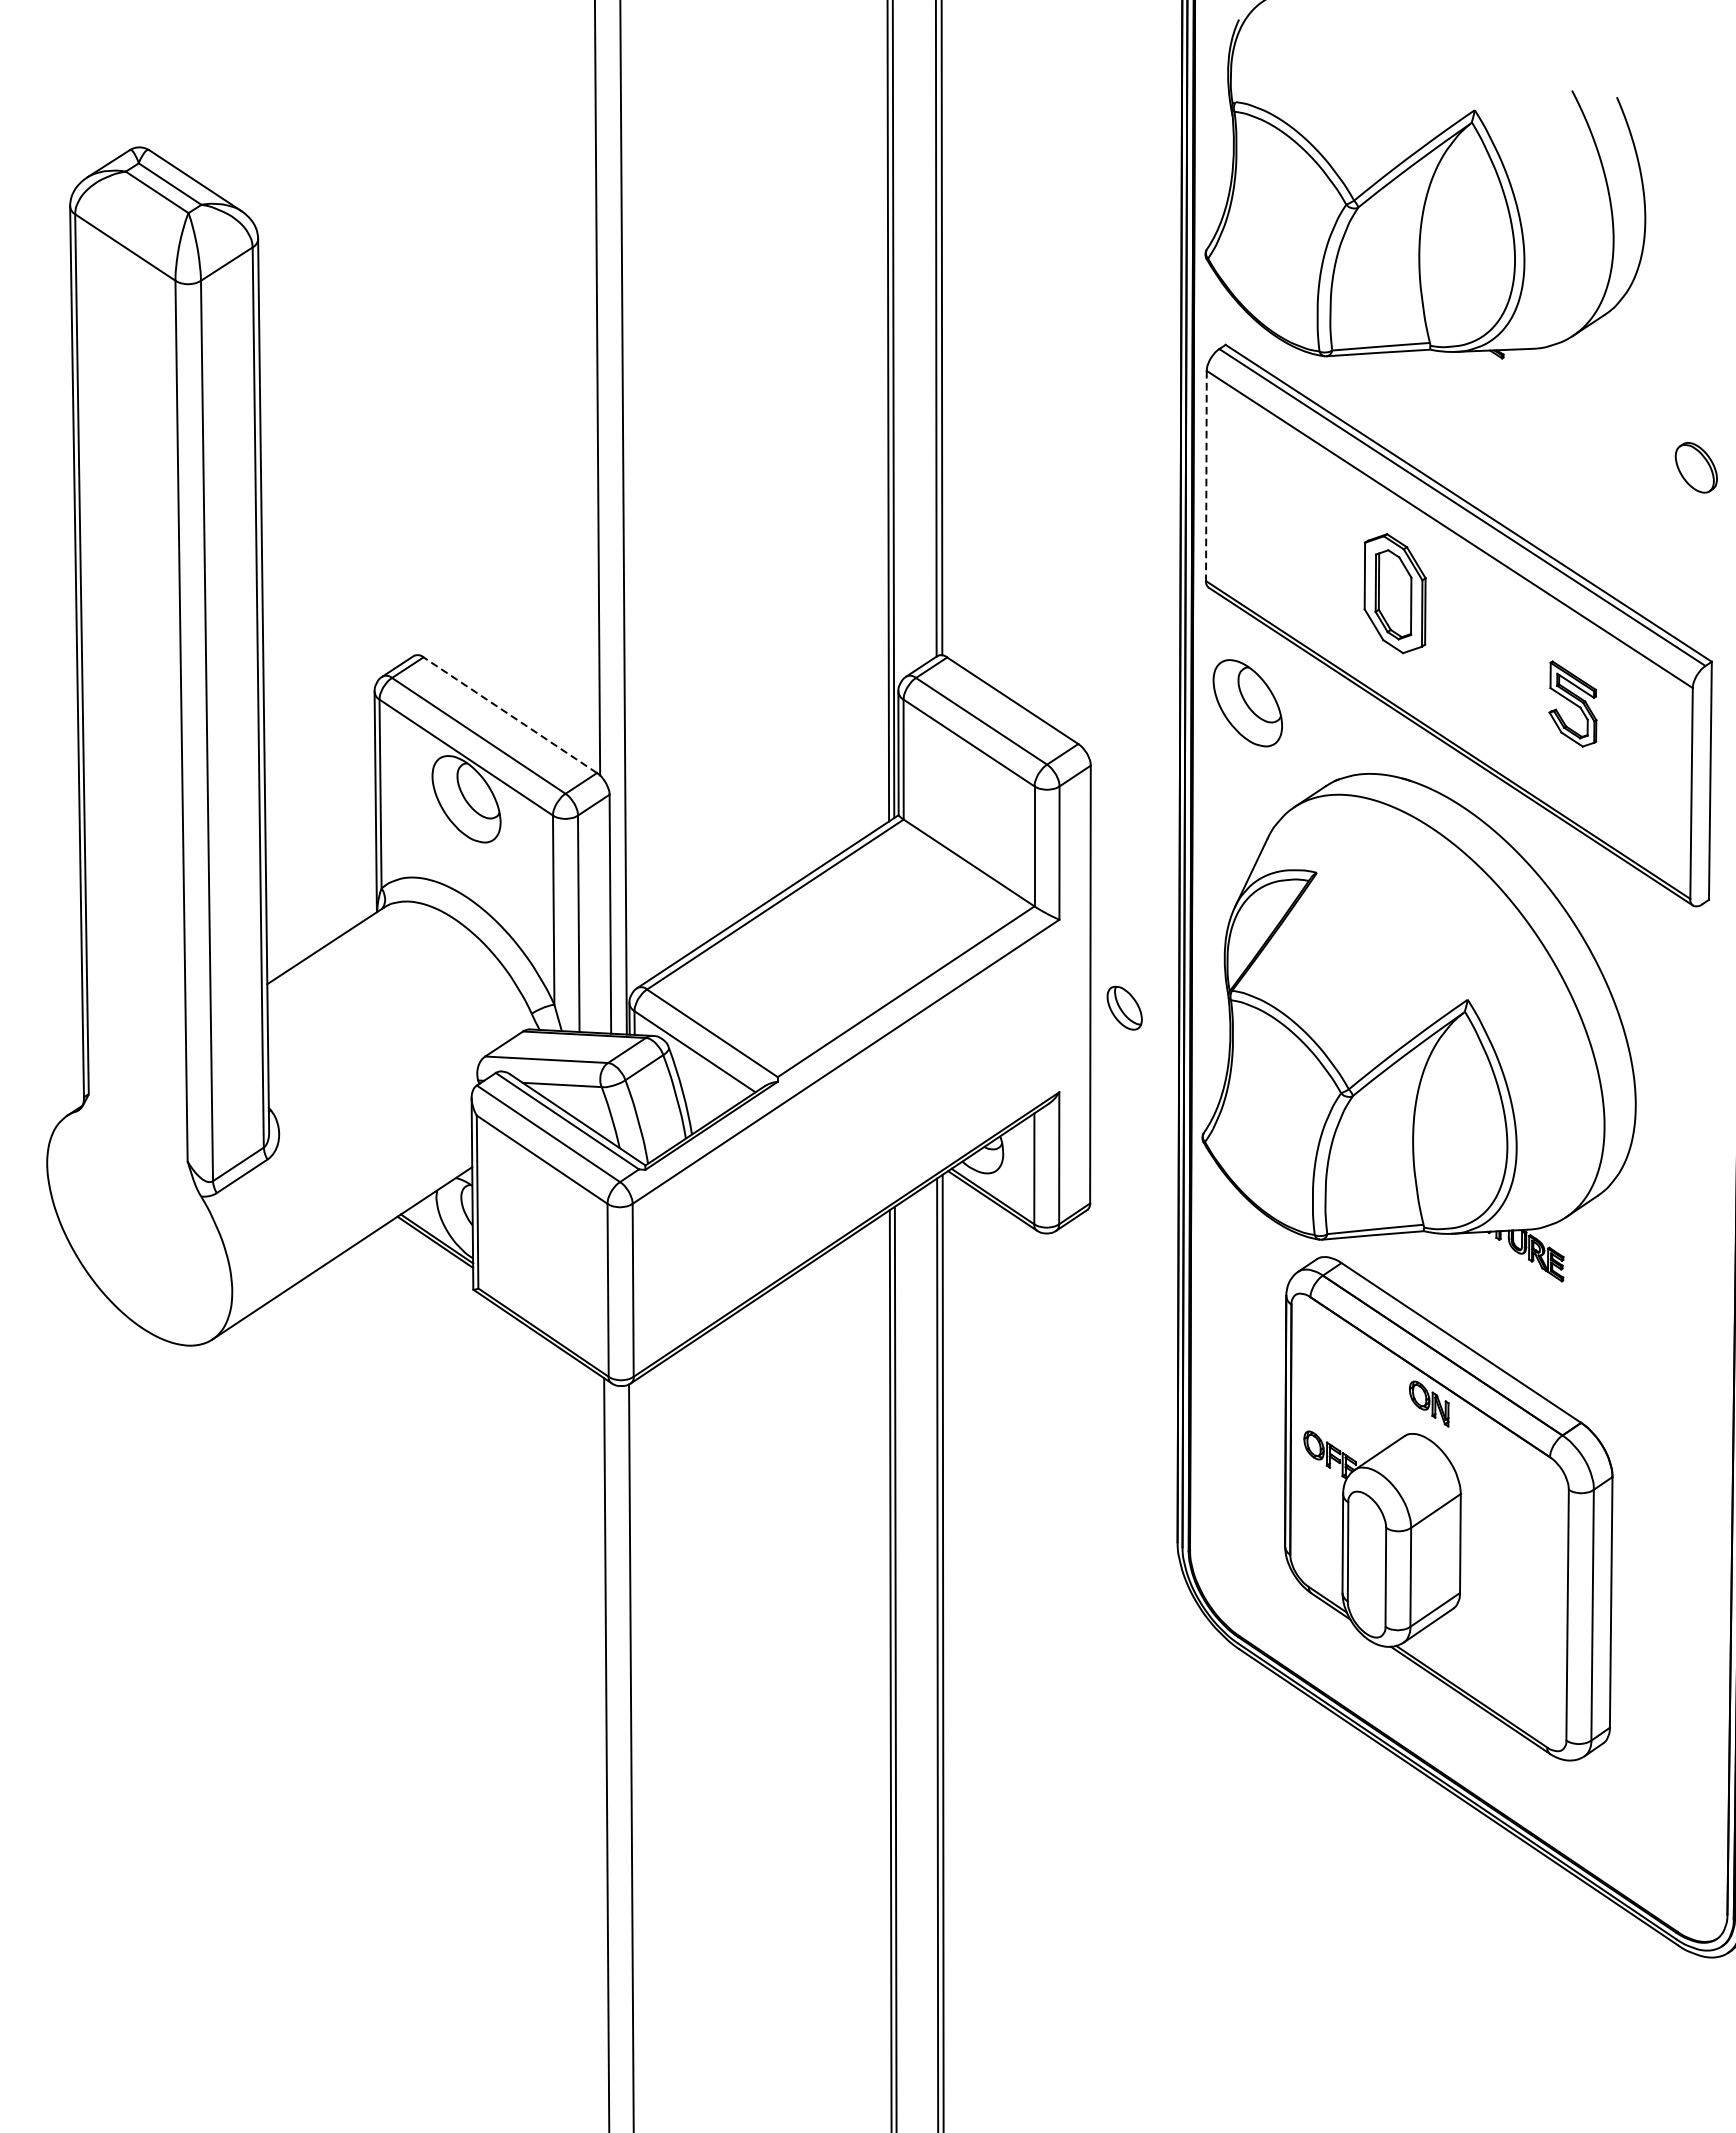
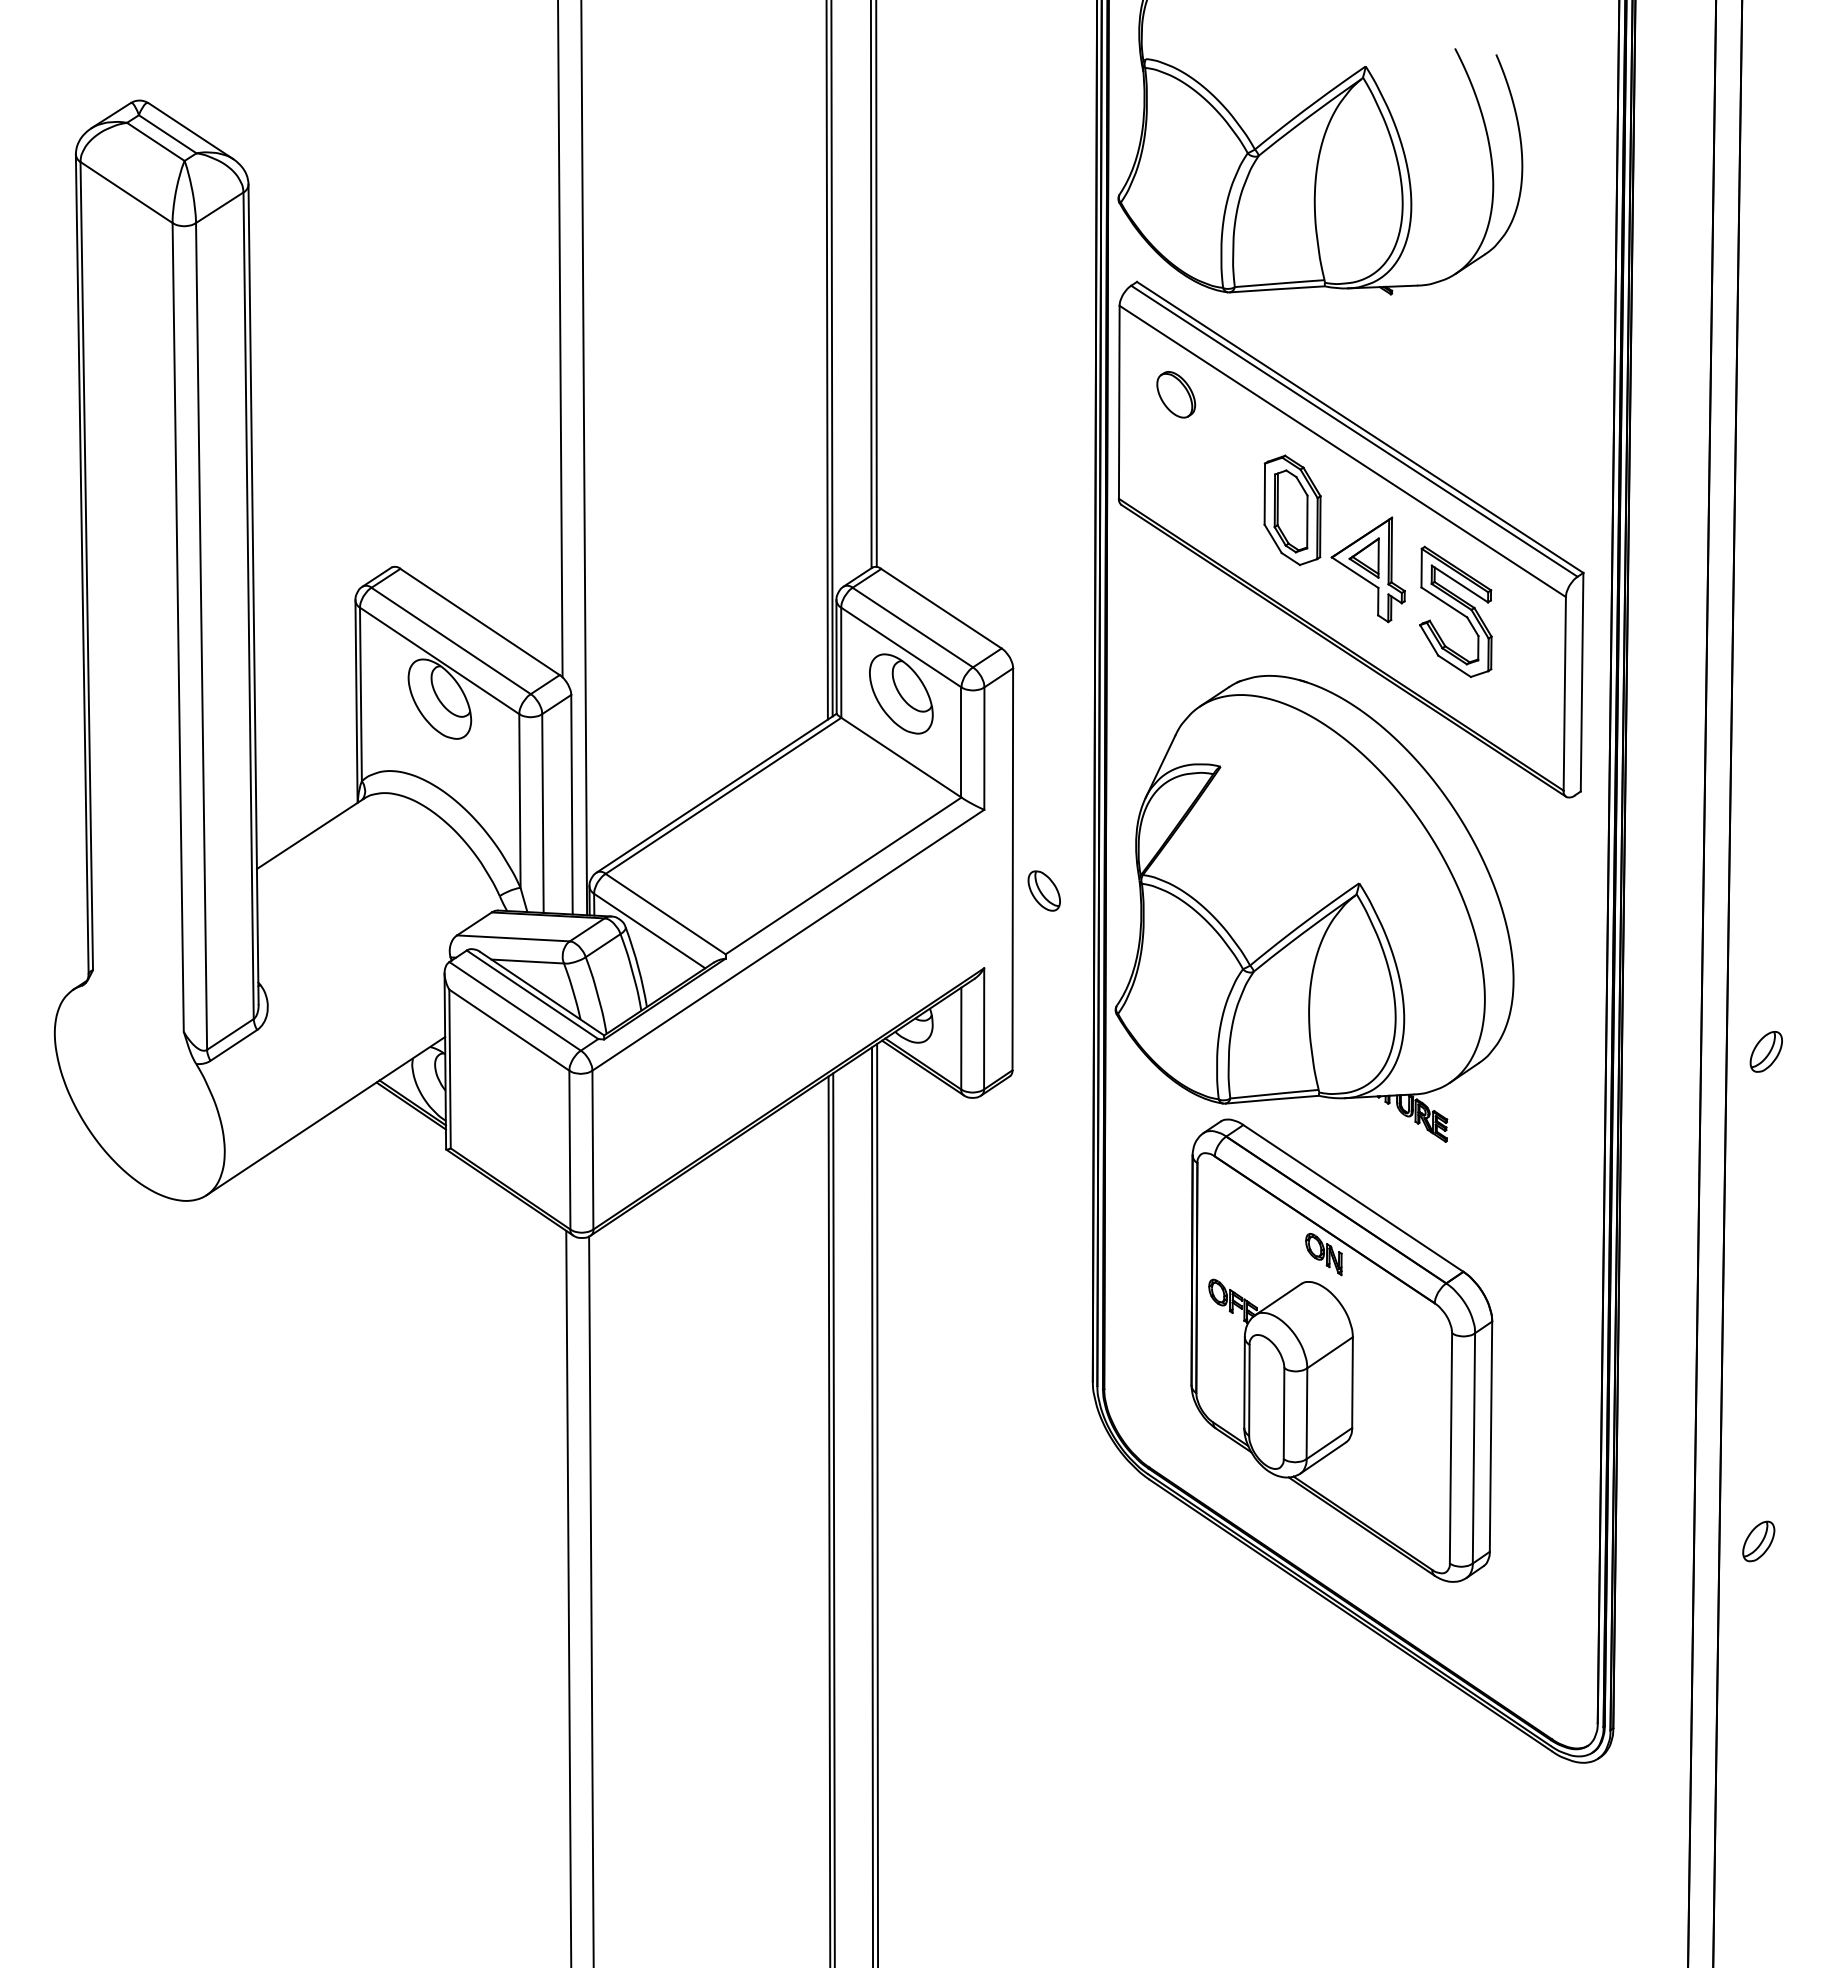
part: (1696, 467) -> (1176, 394), moved
line: (1206, 476) -> (1119, 402), dashed -> solid
part: (1476, 658) -> (1367, 569), added
part: (1248, 702) -> (901, 693), moved
part: (1572, 703) -> (1455, 611), size x1.67
line: (510, 715) -> (480, 622), dashed -> solid

